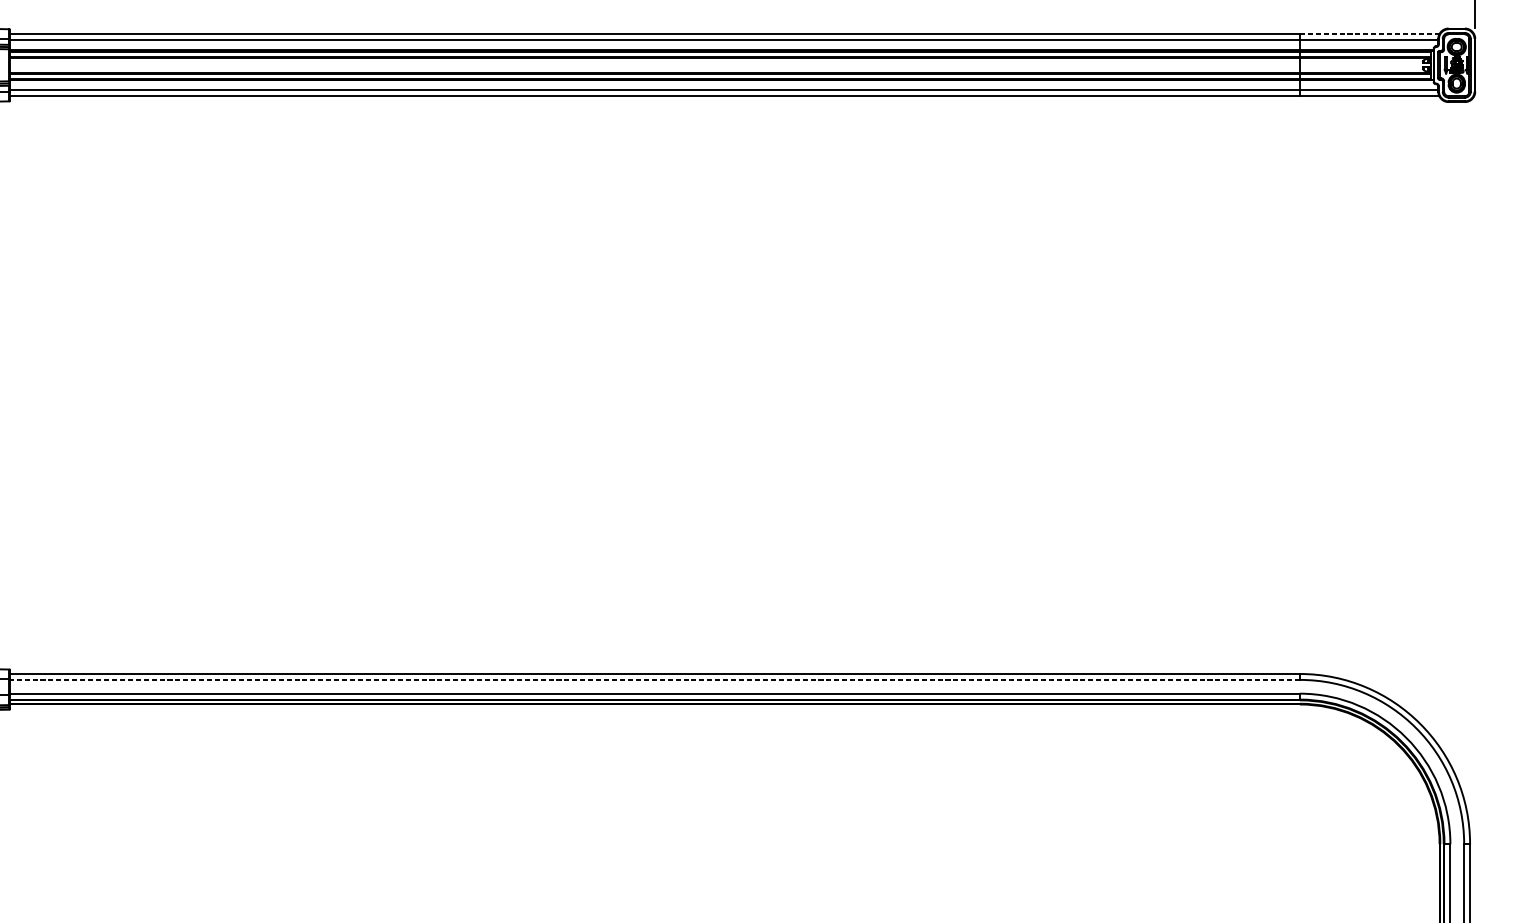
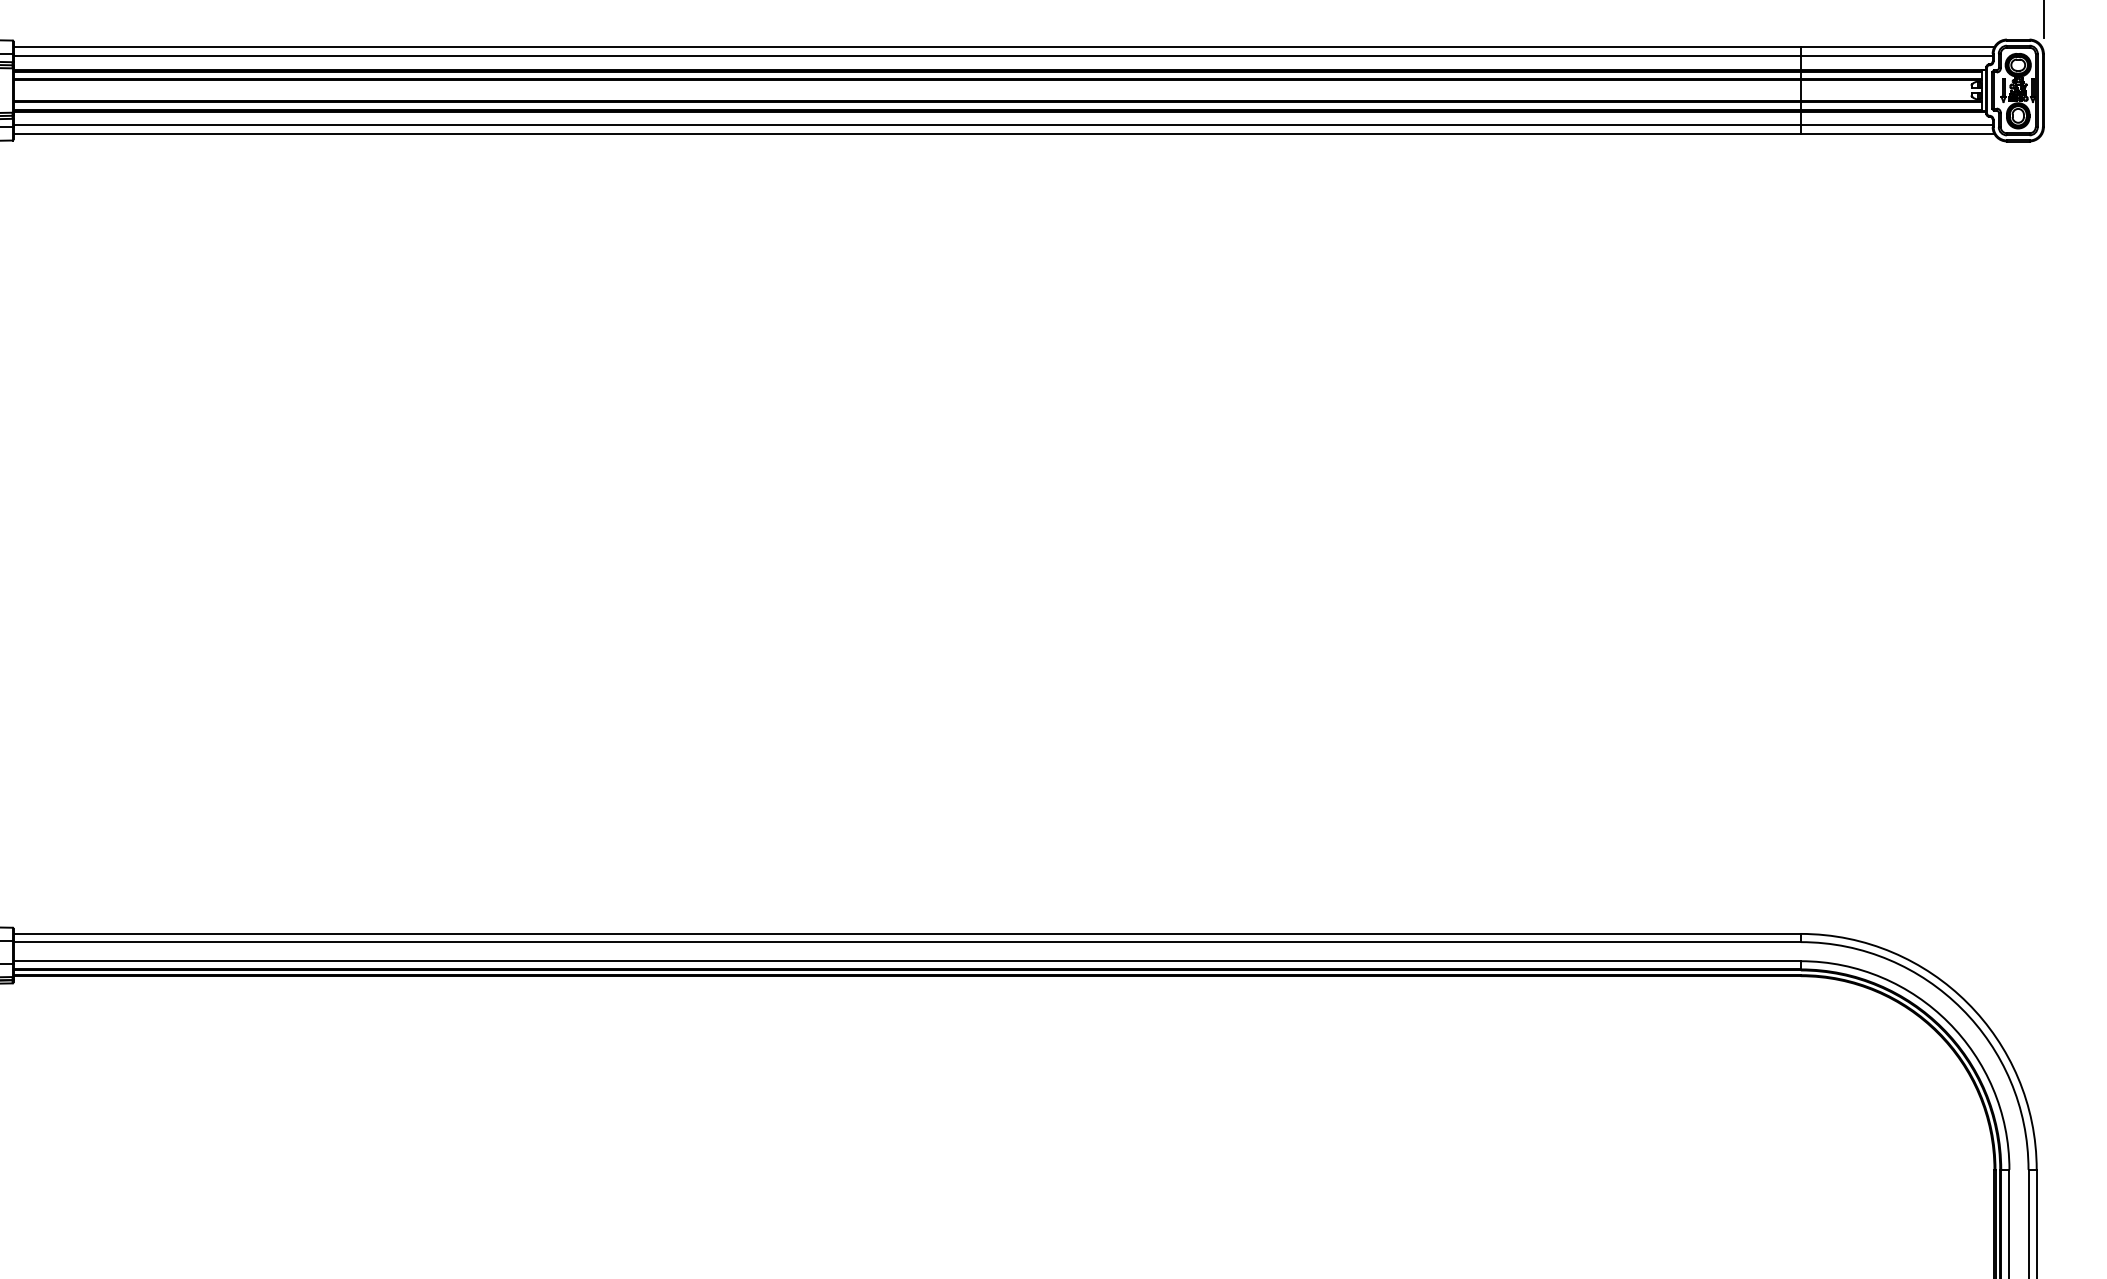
line: (1369, 34) -> (1897, 47), dashed -> solid
line: (655, 680) -> (907, 942), dashed -> solid

